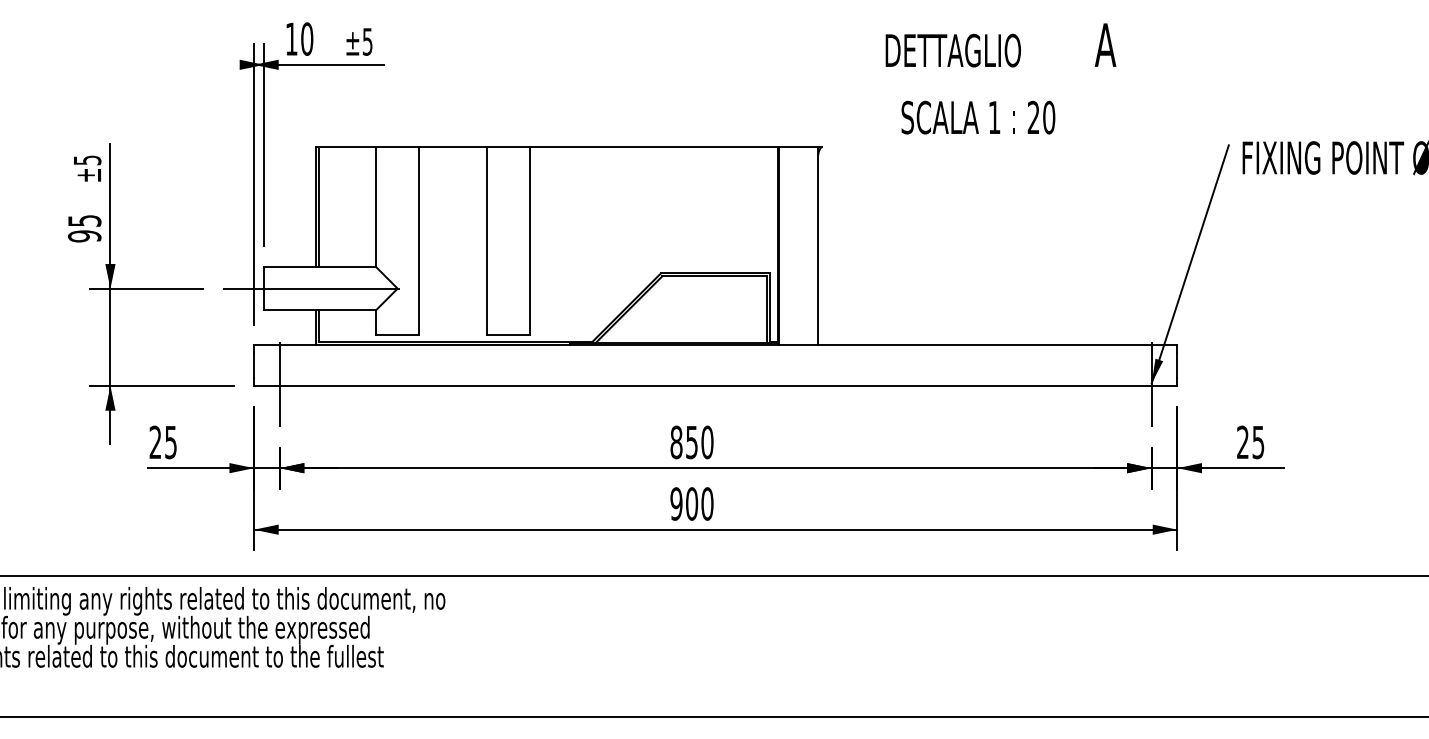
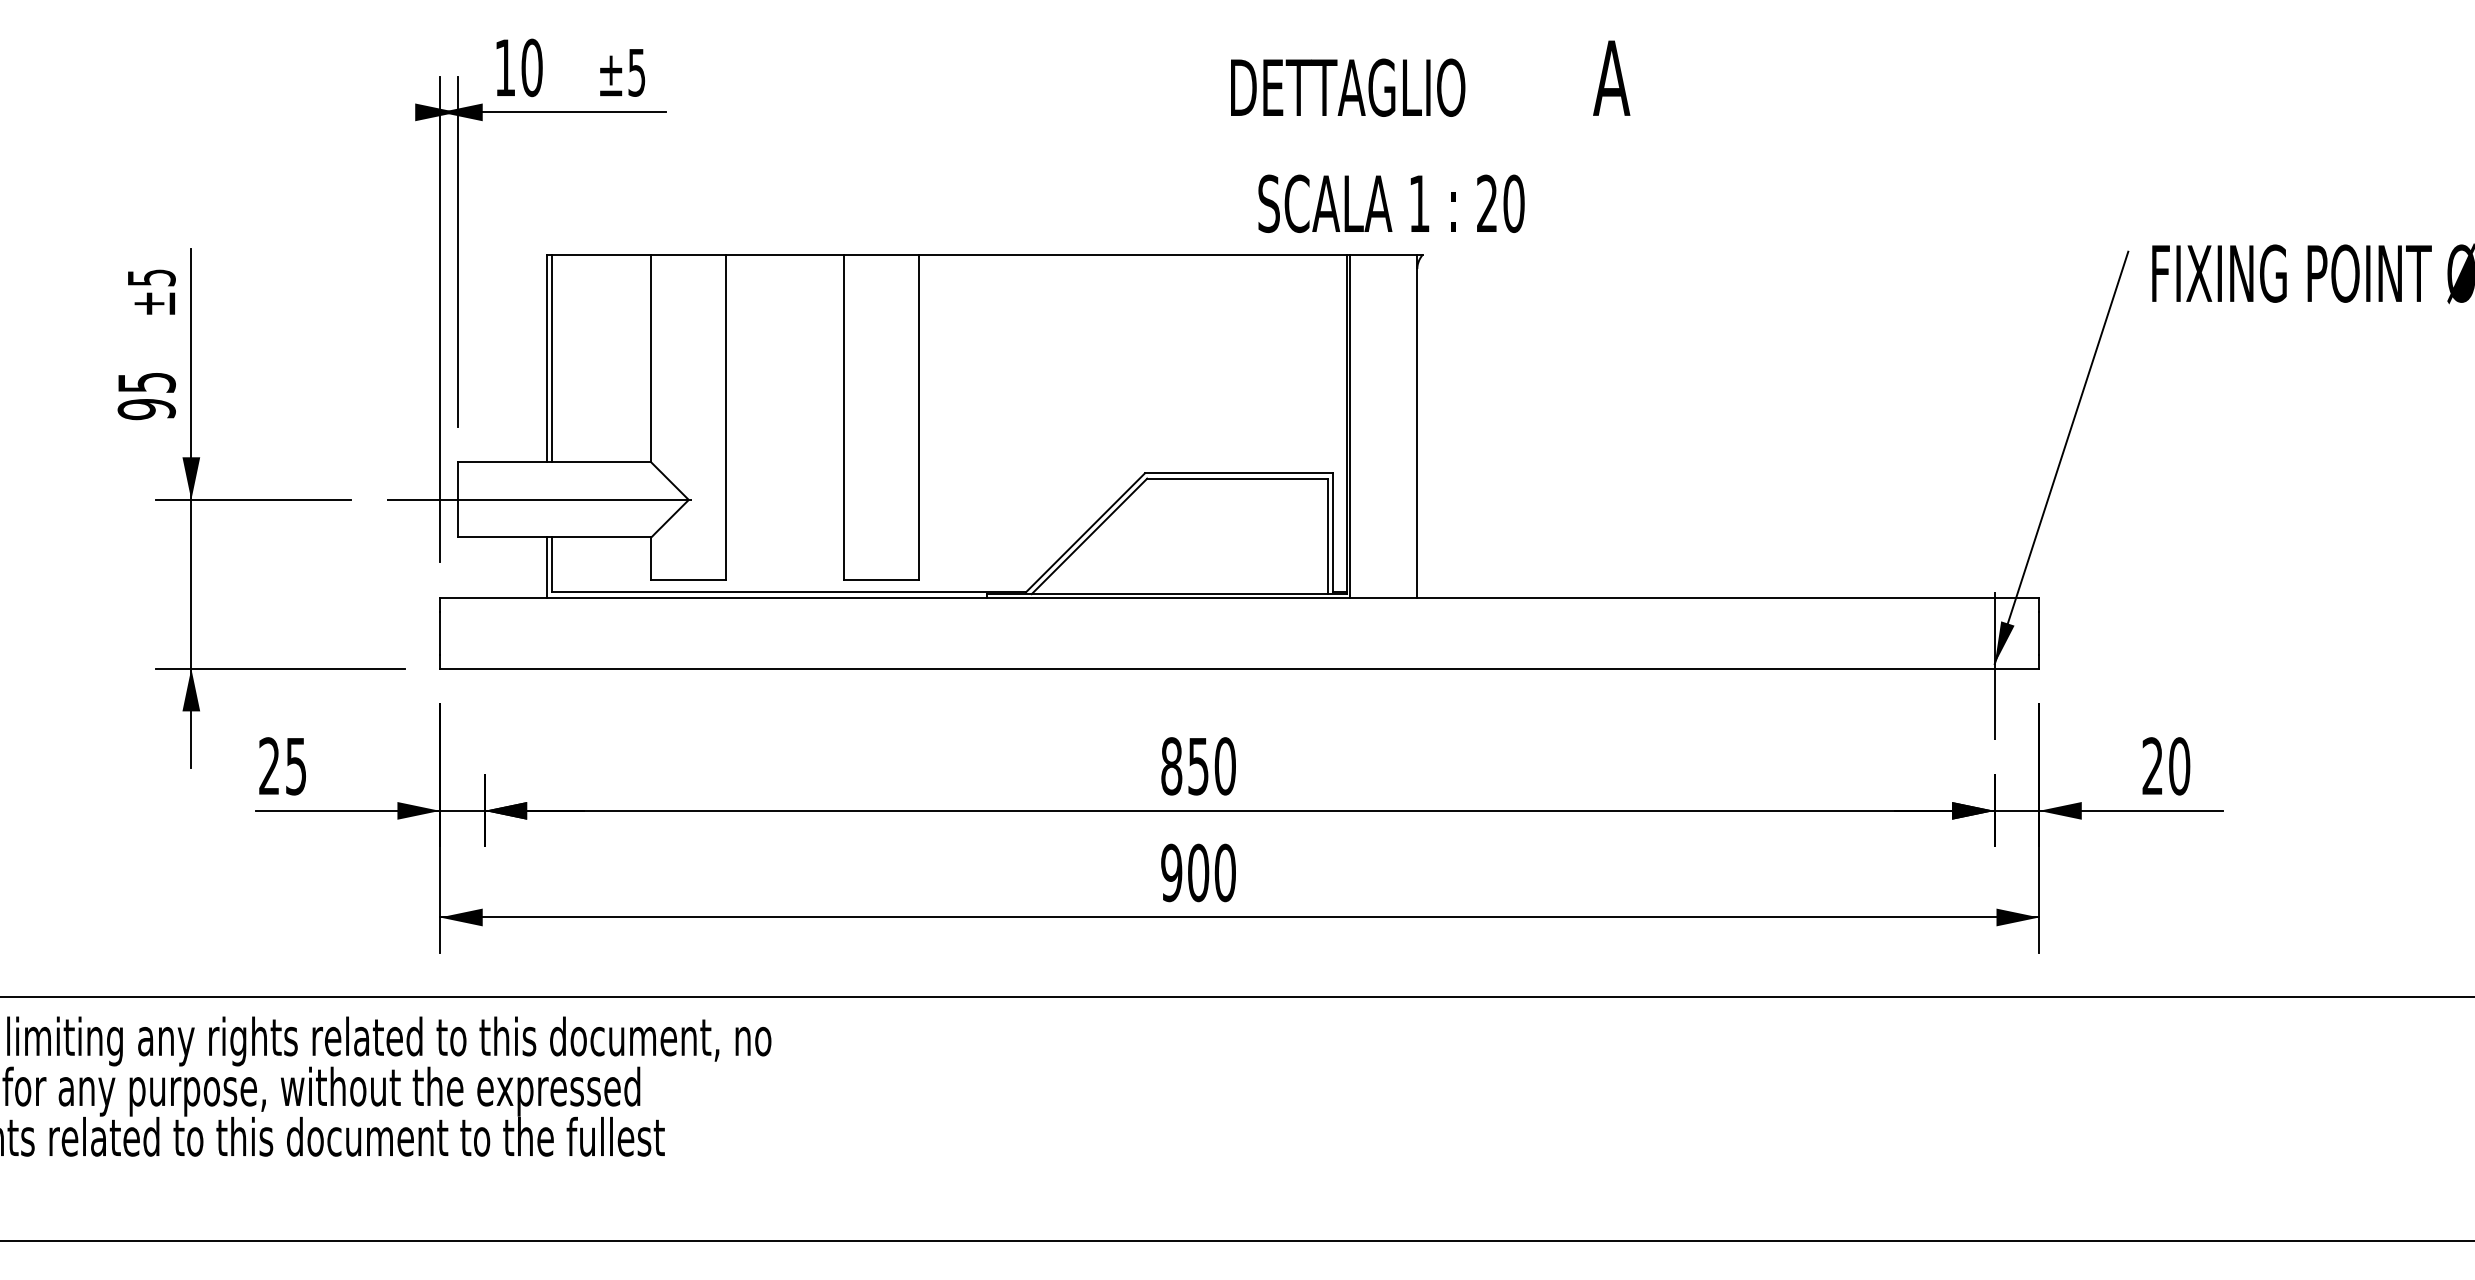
text: (1000, 78) -> (1429, 136), moved
line: (279, 384) -> (484, 665), removed
text: (1258, 442) -> (2179, 766), 25 -> 20

